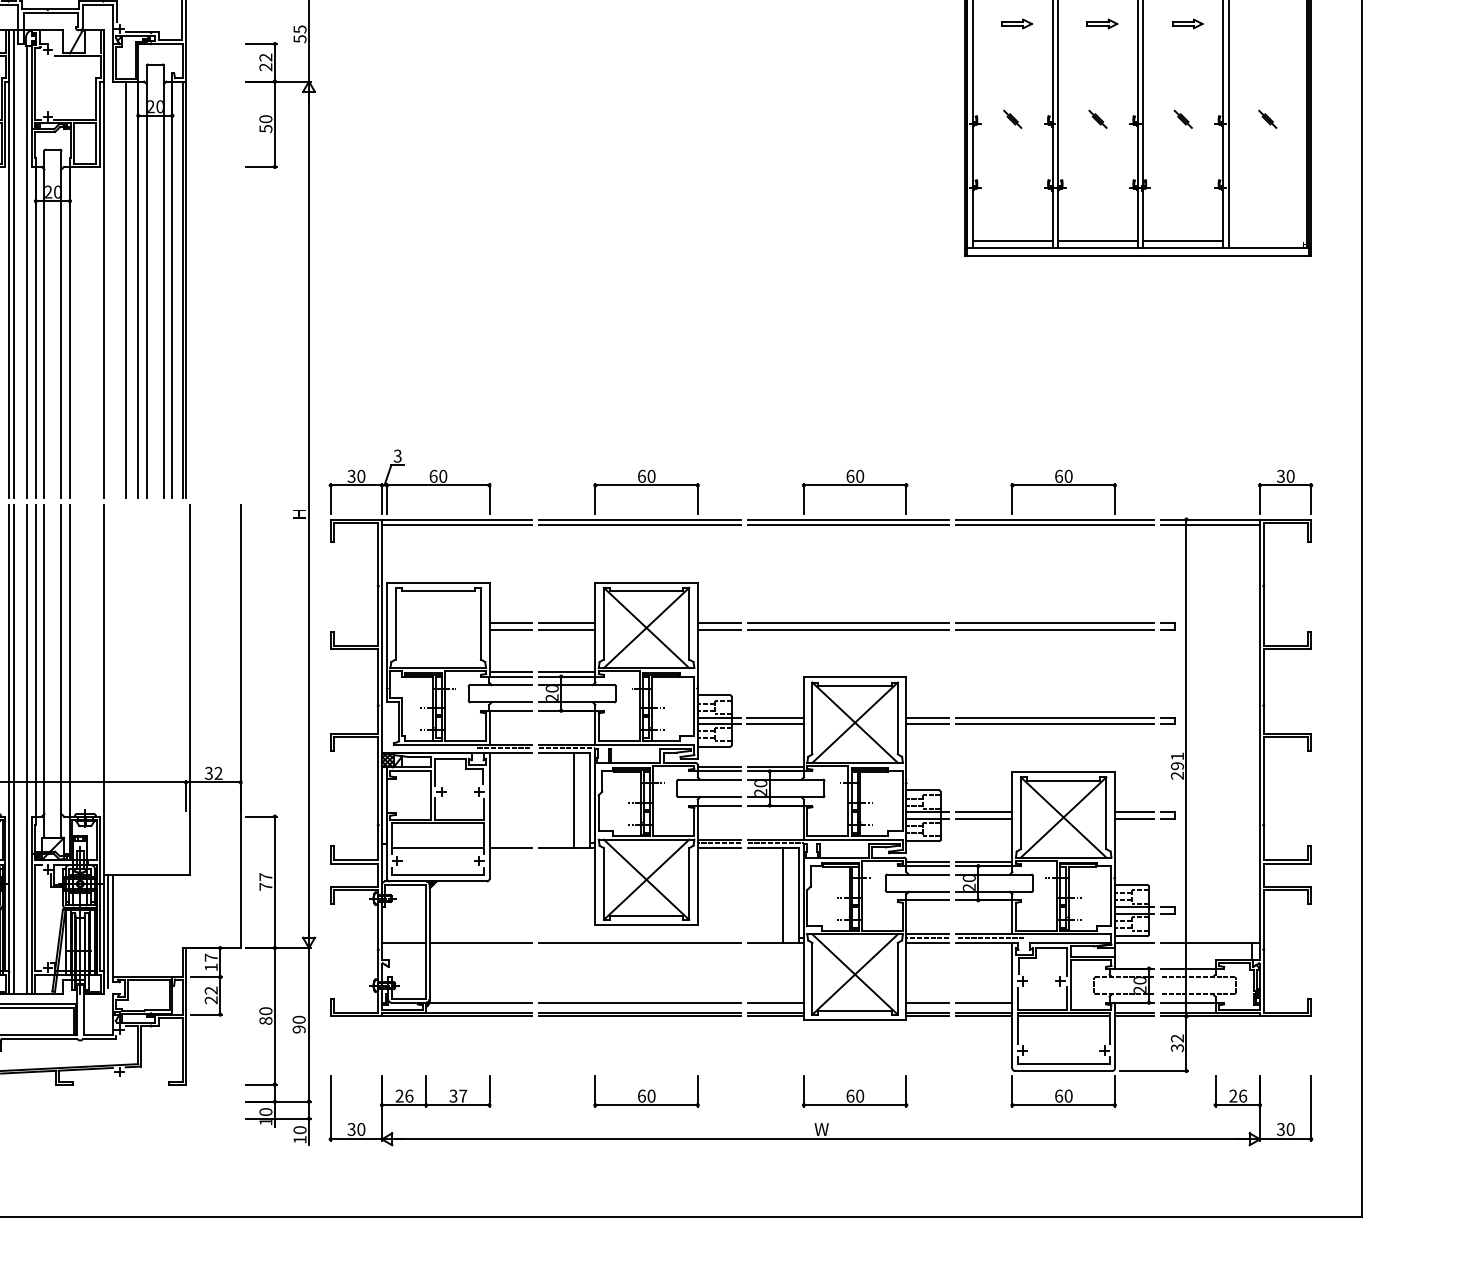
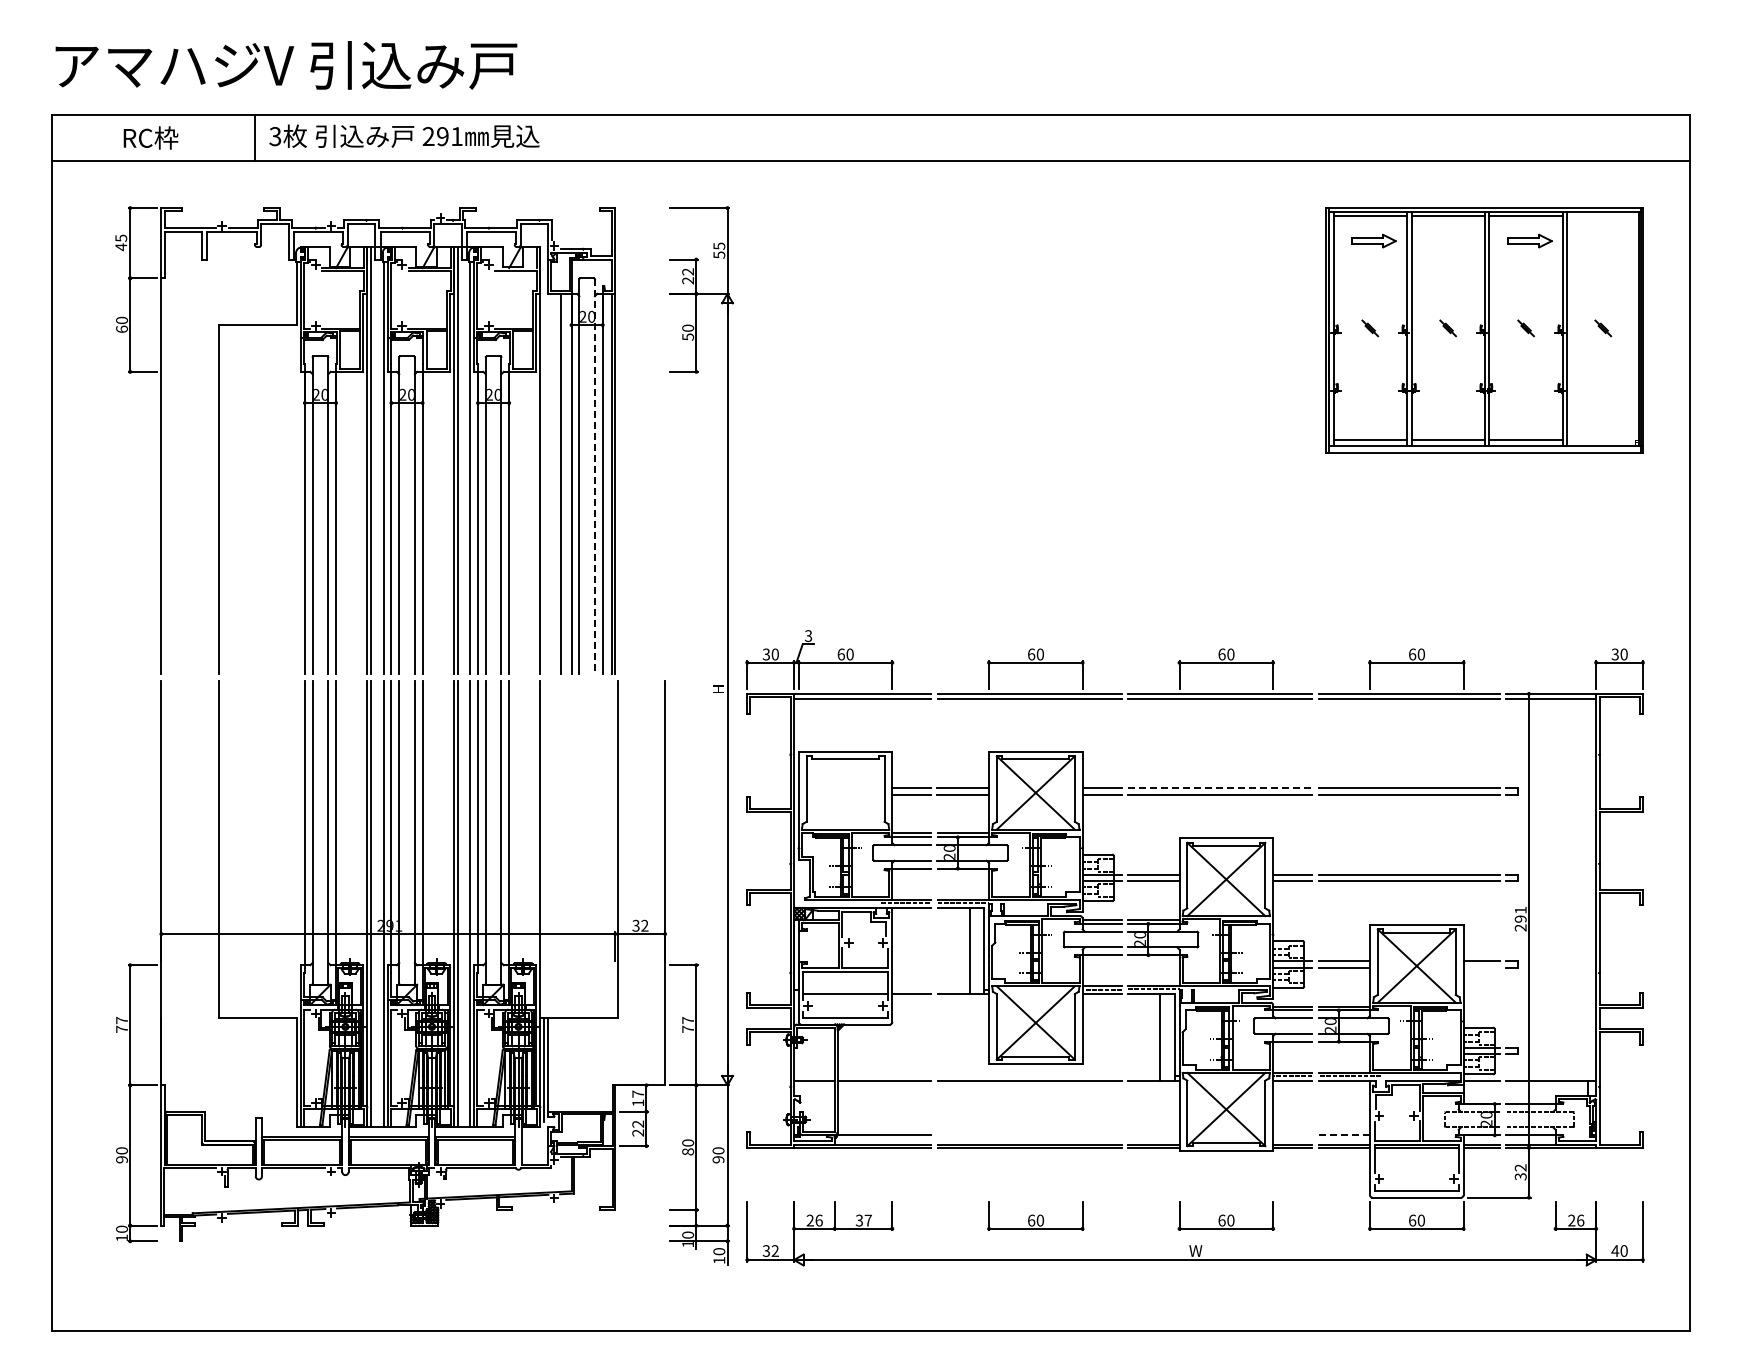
part: (1017, 24) -> (1374, 241), size x1.6
part: (1101, 24) -> (1451, 241), removed
part: (1187, 24) -> (1529, 241), size x1.6
line: (163, 281) -> (594, 476), solid -> dashed
line: (848, 623) -> (1220, 788), solid -> dashed
line: (1134, 819) -> (1481, 967), removed
line: (639, 1002) -> (1029, 1135), removed
line: (775, 1002) -> (1153, 1135), removed
line: (927, 1002) -> (1292, 1135), removed
line: (984, 1002) -> (1344, 1135), solid -> dashed
text: (360, 1128) -> (774, 1250), 30 -> 32
text: (1281, 1128) -> (1615, 1250), 30 -> 40

